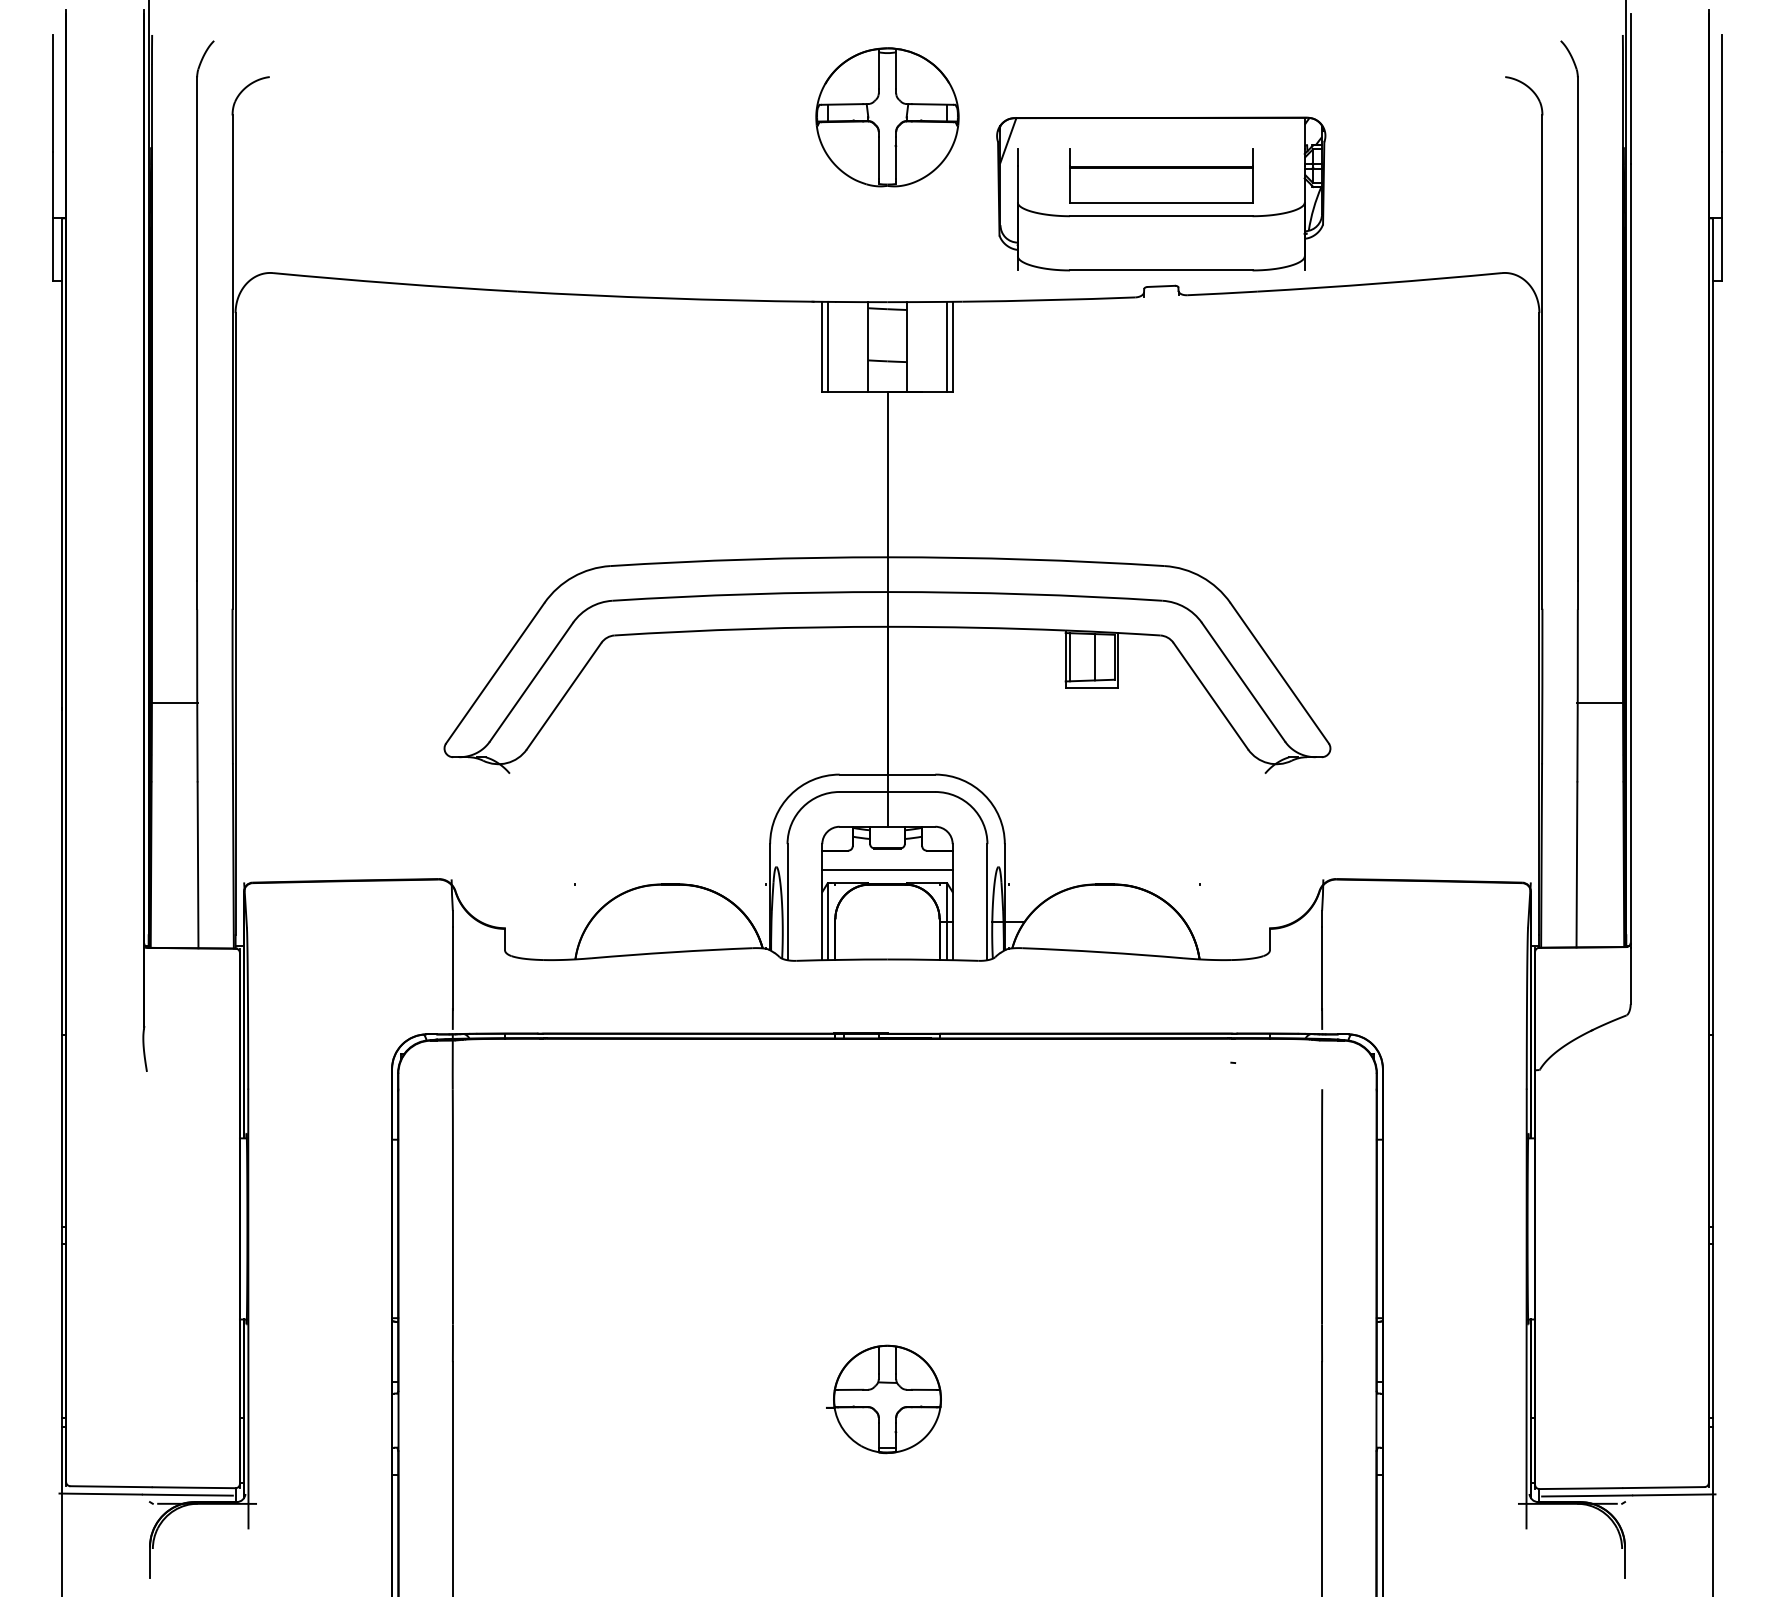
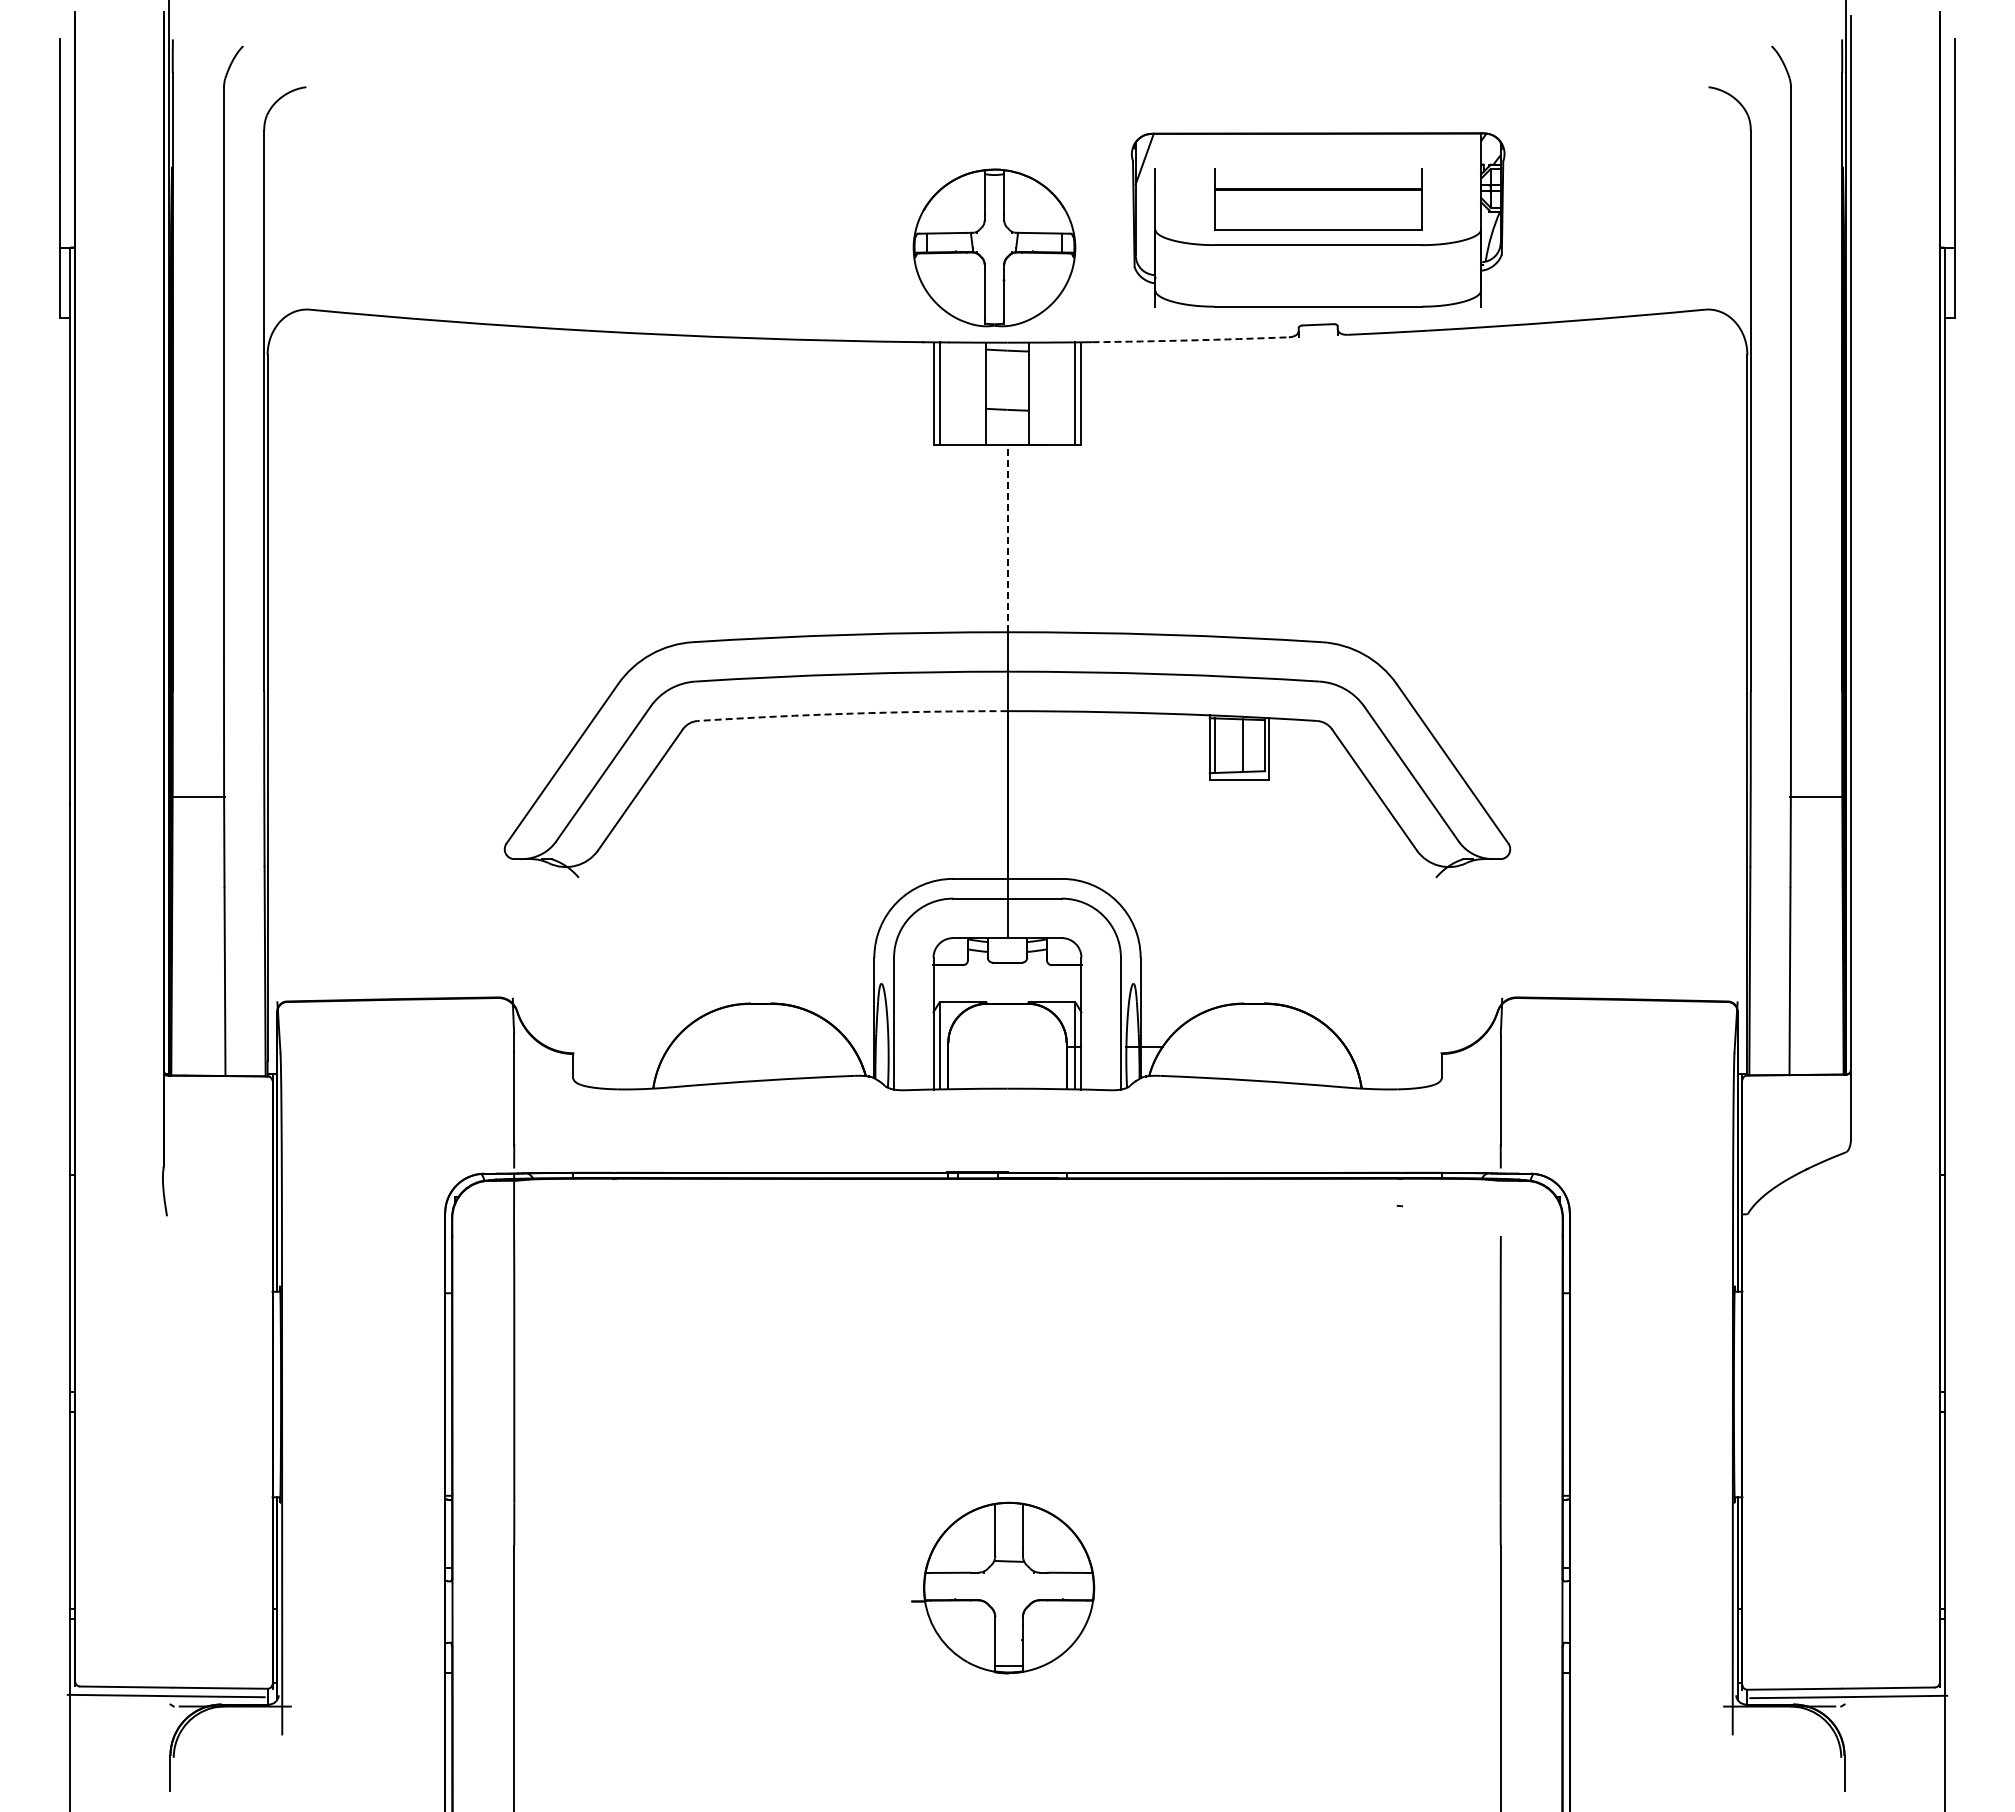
part: (887, 116) -> (994, 247), moved
arc: (1048, 300) -> (1190, 340), solid -> dashed
line: (887, 474) -> (1007, 538), solid -> dashed
arc: (750, 628) -> (852, 713), solid -> dashed
line: (887, 870) -> (1007, 987), removed
part: (883, 1398) -> (1003, 1587), size x1.4

